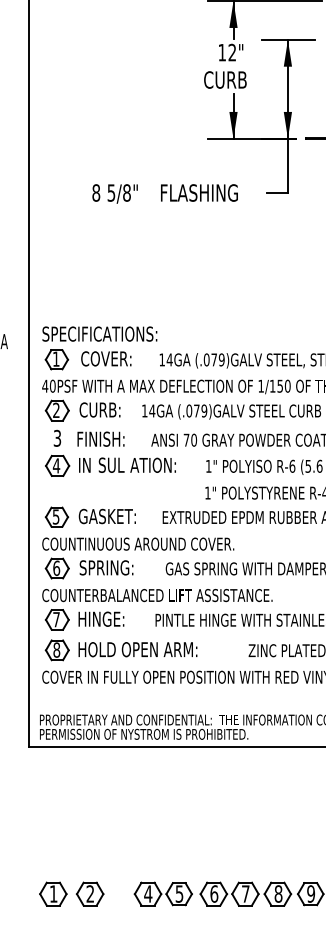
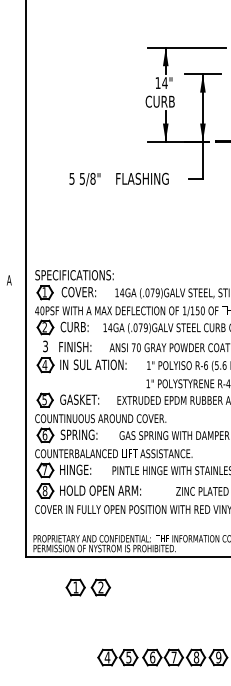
text: (231, 51) -> (164, 82), 12" -> 14"
text: (95, 192) -> (71, 178), 8 -> 5
part: (70, 893) -> (87, 587), moved

